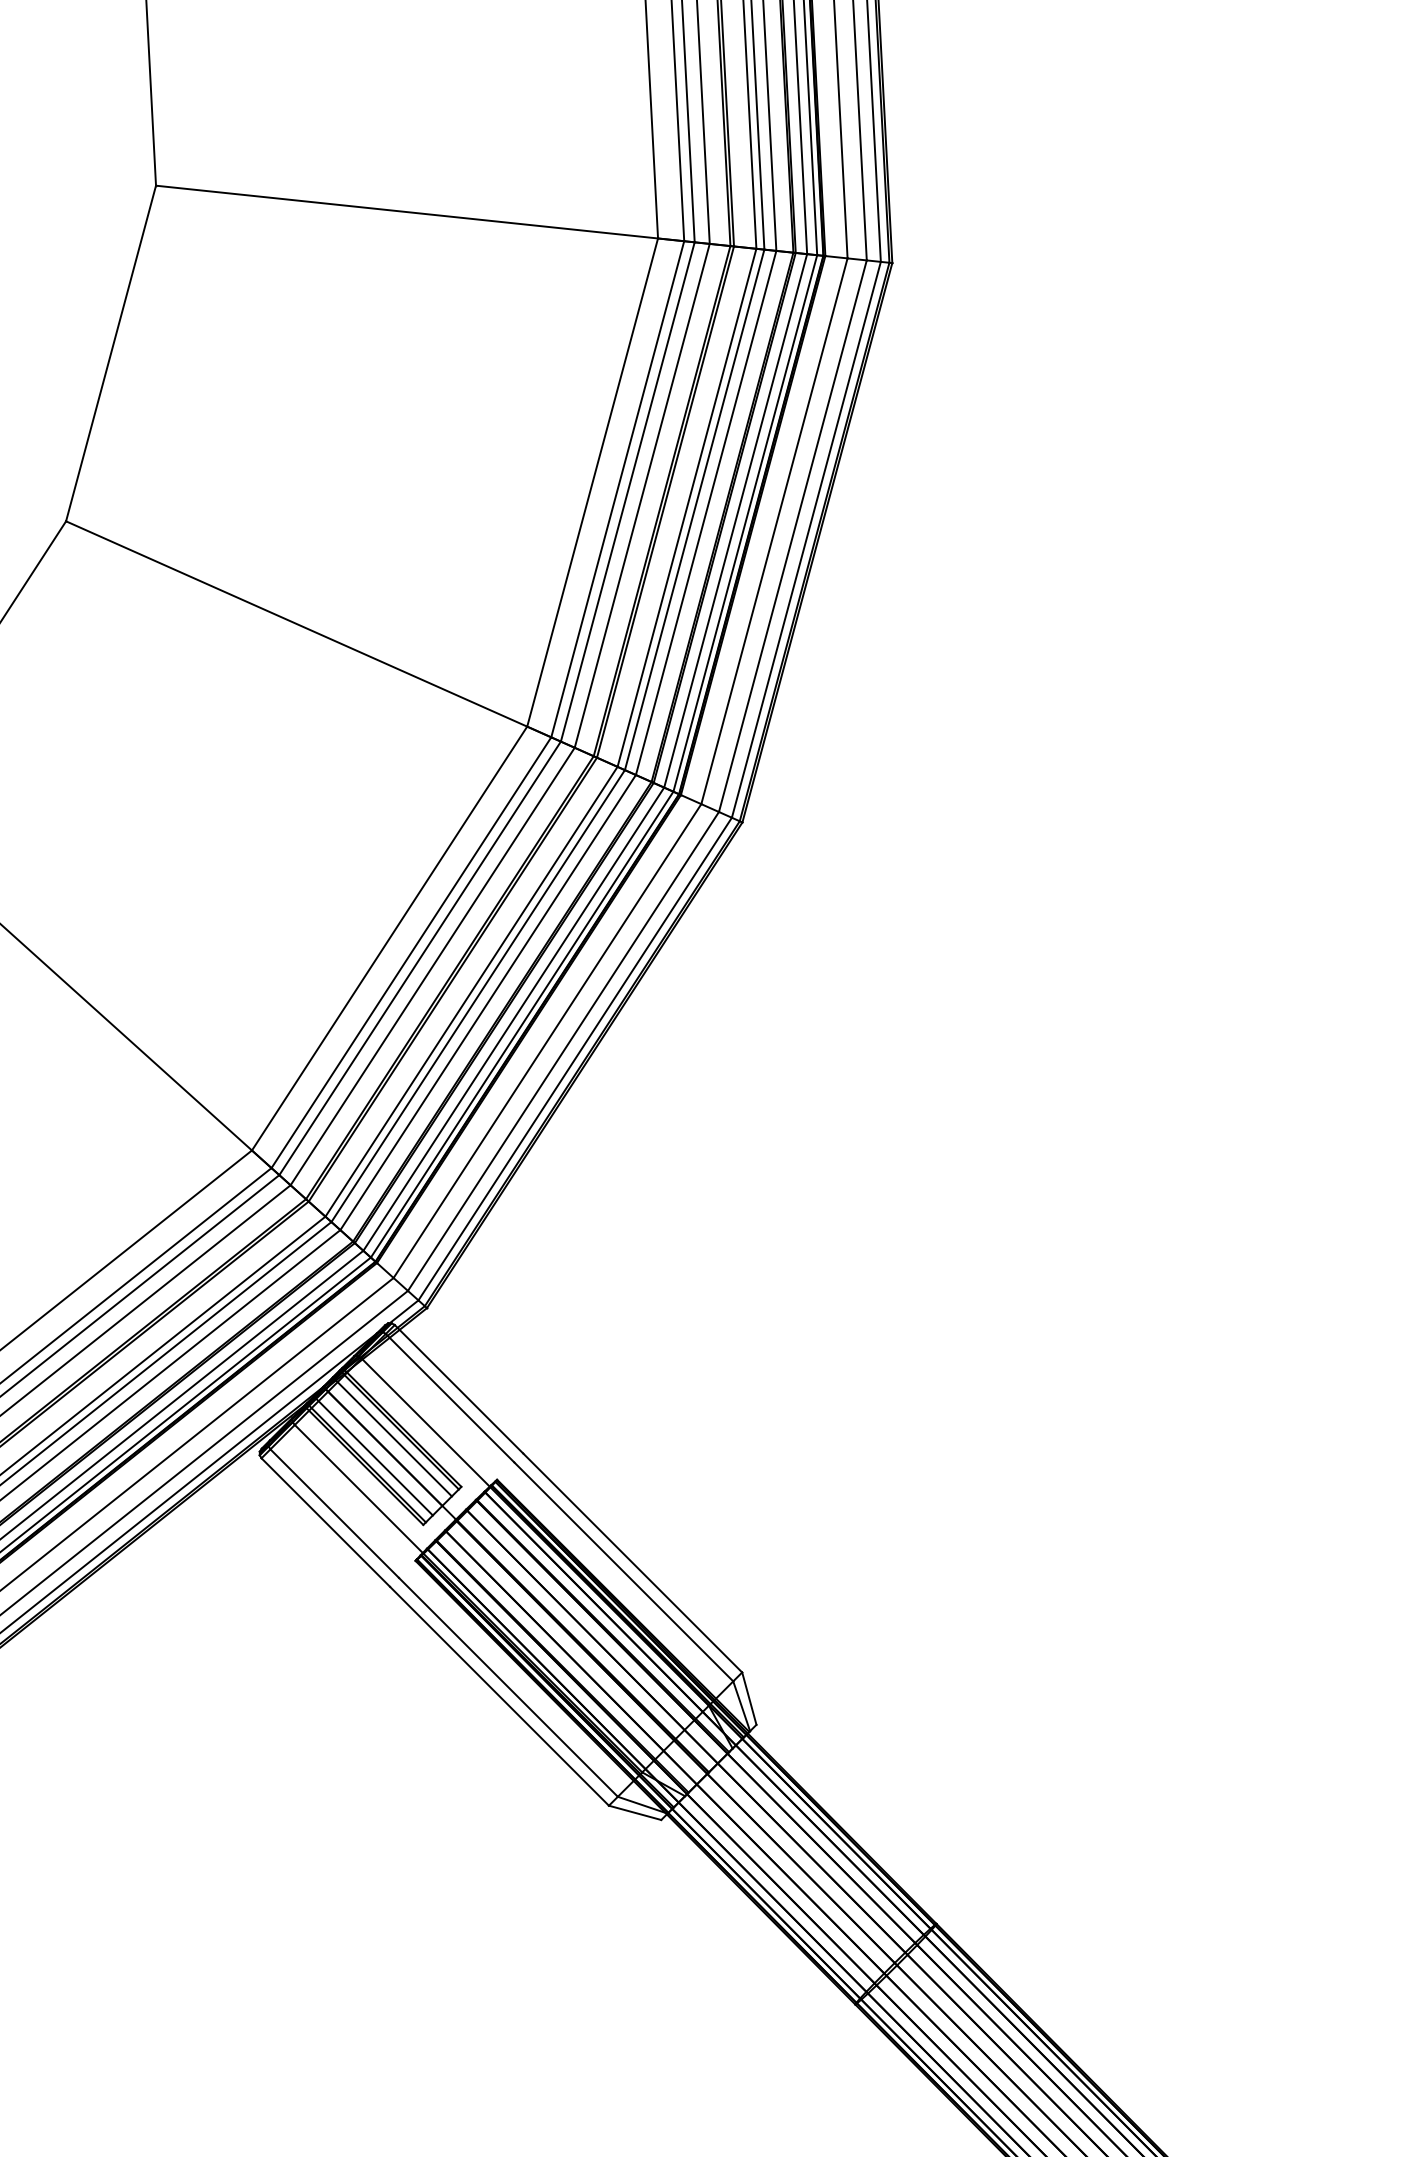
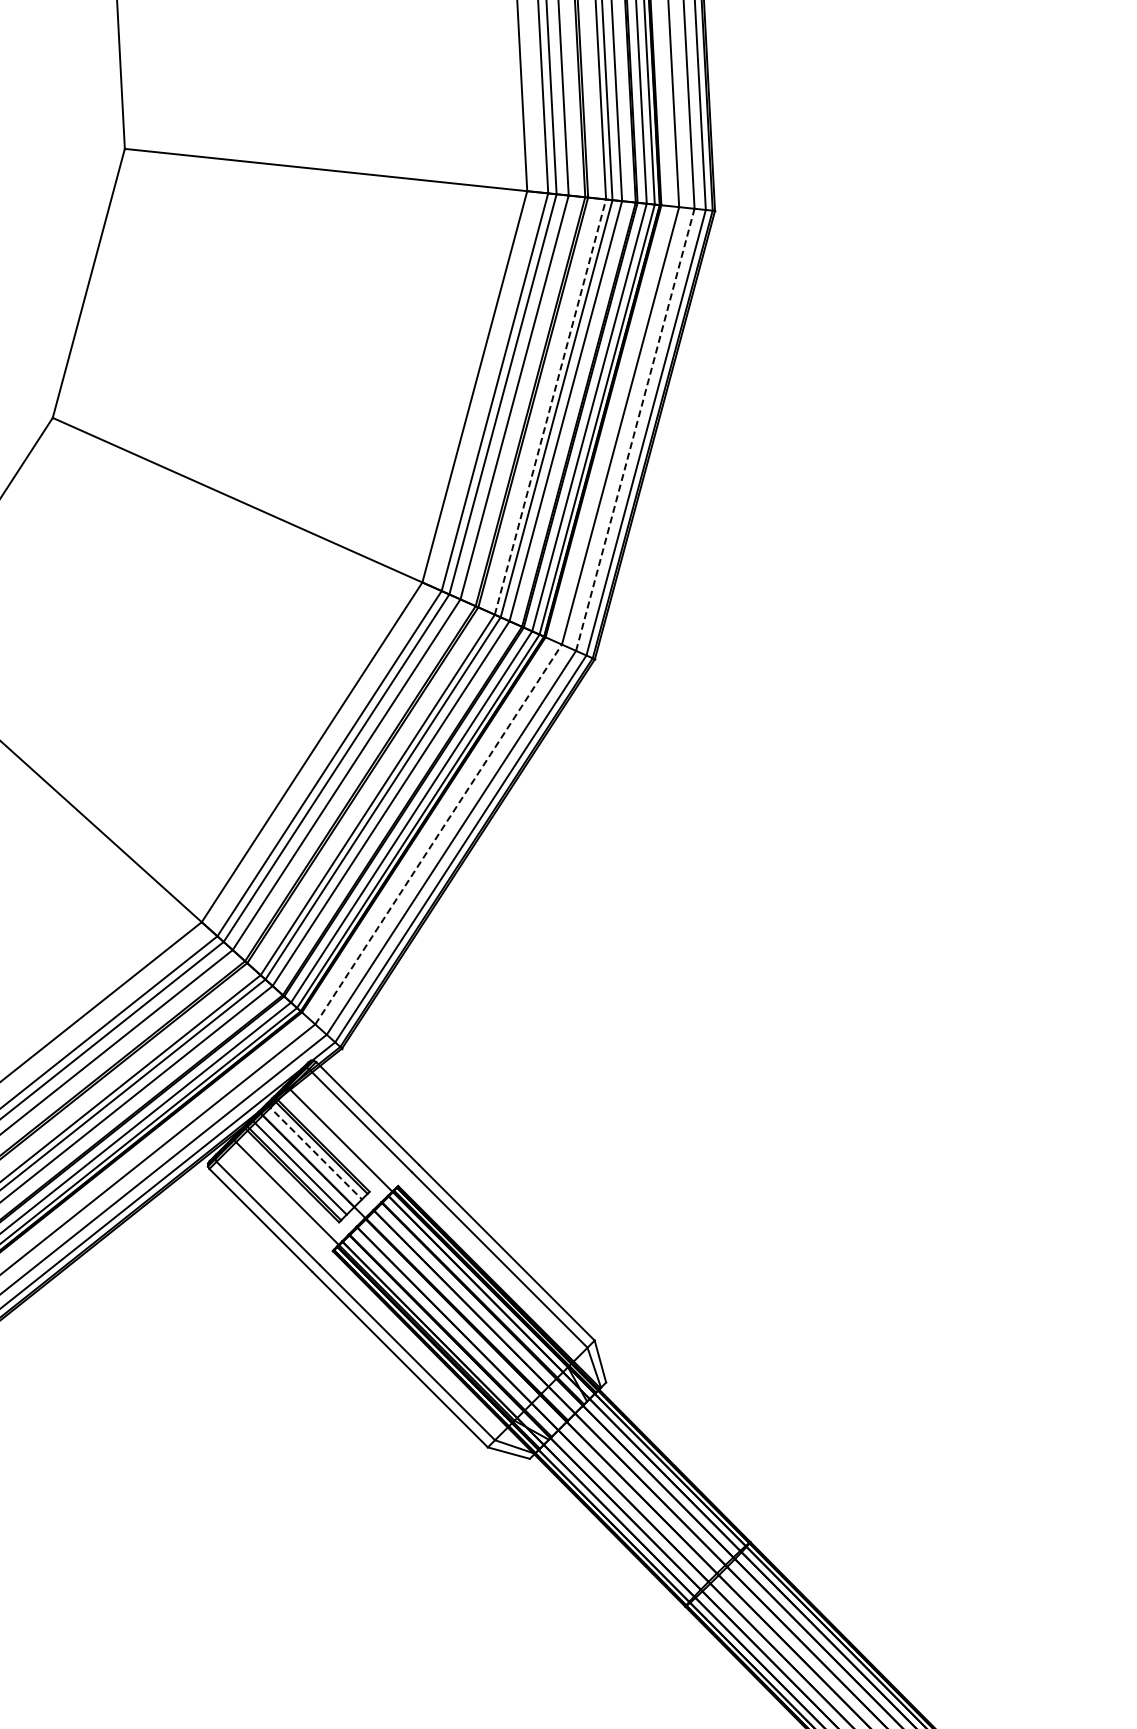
line: (687, 508) -> (550, 407), solid -> dashed
line: (793, 535) -> (635, 429), solid -> dashed
line: (547, 1041) -> (438, 834), solid -> dashed
line: (392, 1437) -> (314, 1152), solid -> dashed

